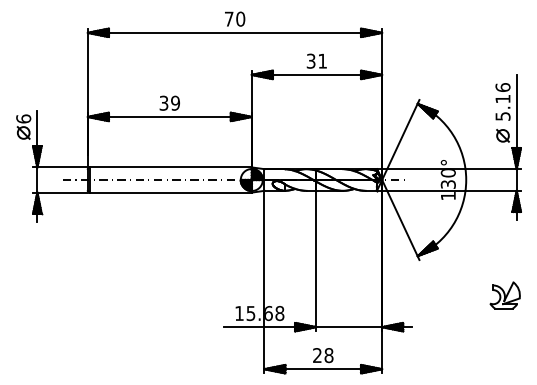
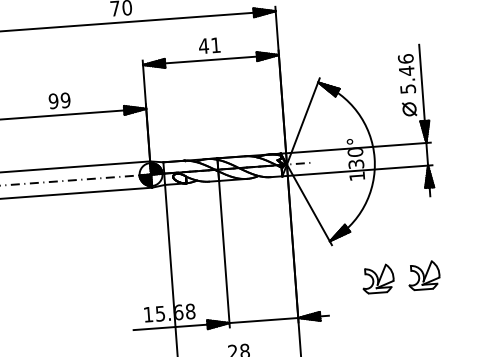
text: (310, 60) -> (203, 45), 31 -> 41
text: (502, 98) -> (406, 70), 5.16 -> 5.46
text: (163, 102) -> (53, 100), 39 -> 99
part: (460, 295) -> (377, 278), added

